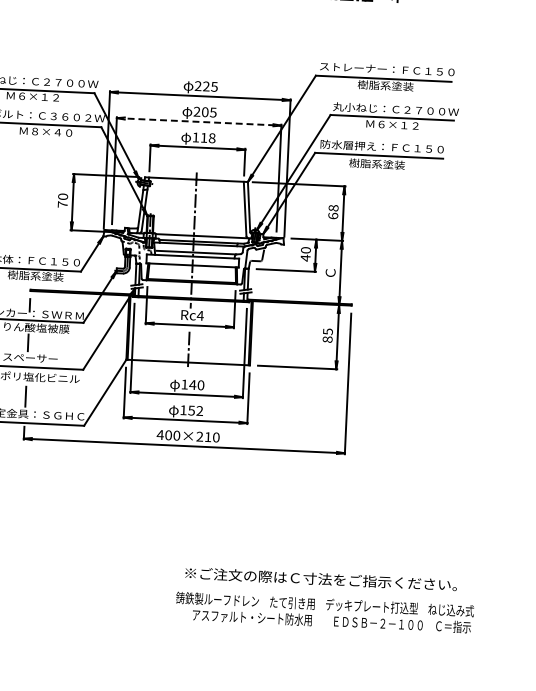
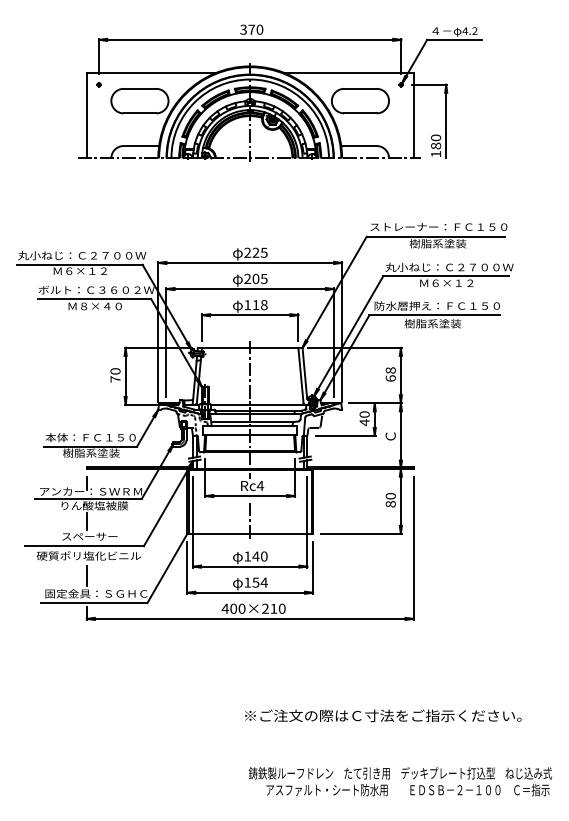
line: (199, 122) -> (250, 289), dashed -> solid
text: (327, 331) -> (390, 496), 85 -> 80
text: (199, 410) -> (263, 582), 152 -> 154
text: (321, 578) -> (383, 715), moved

